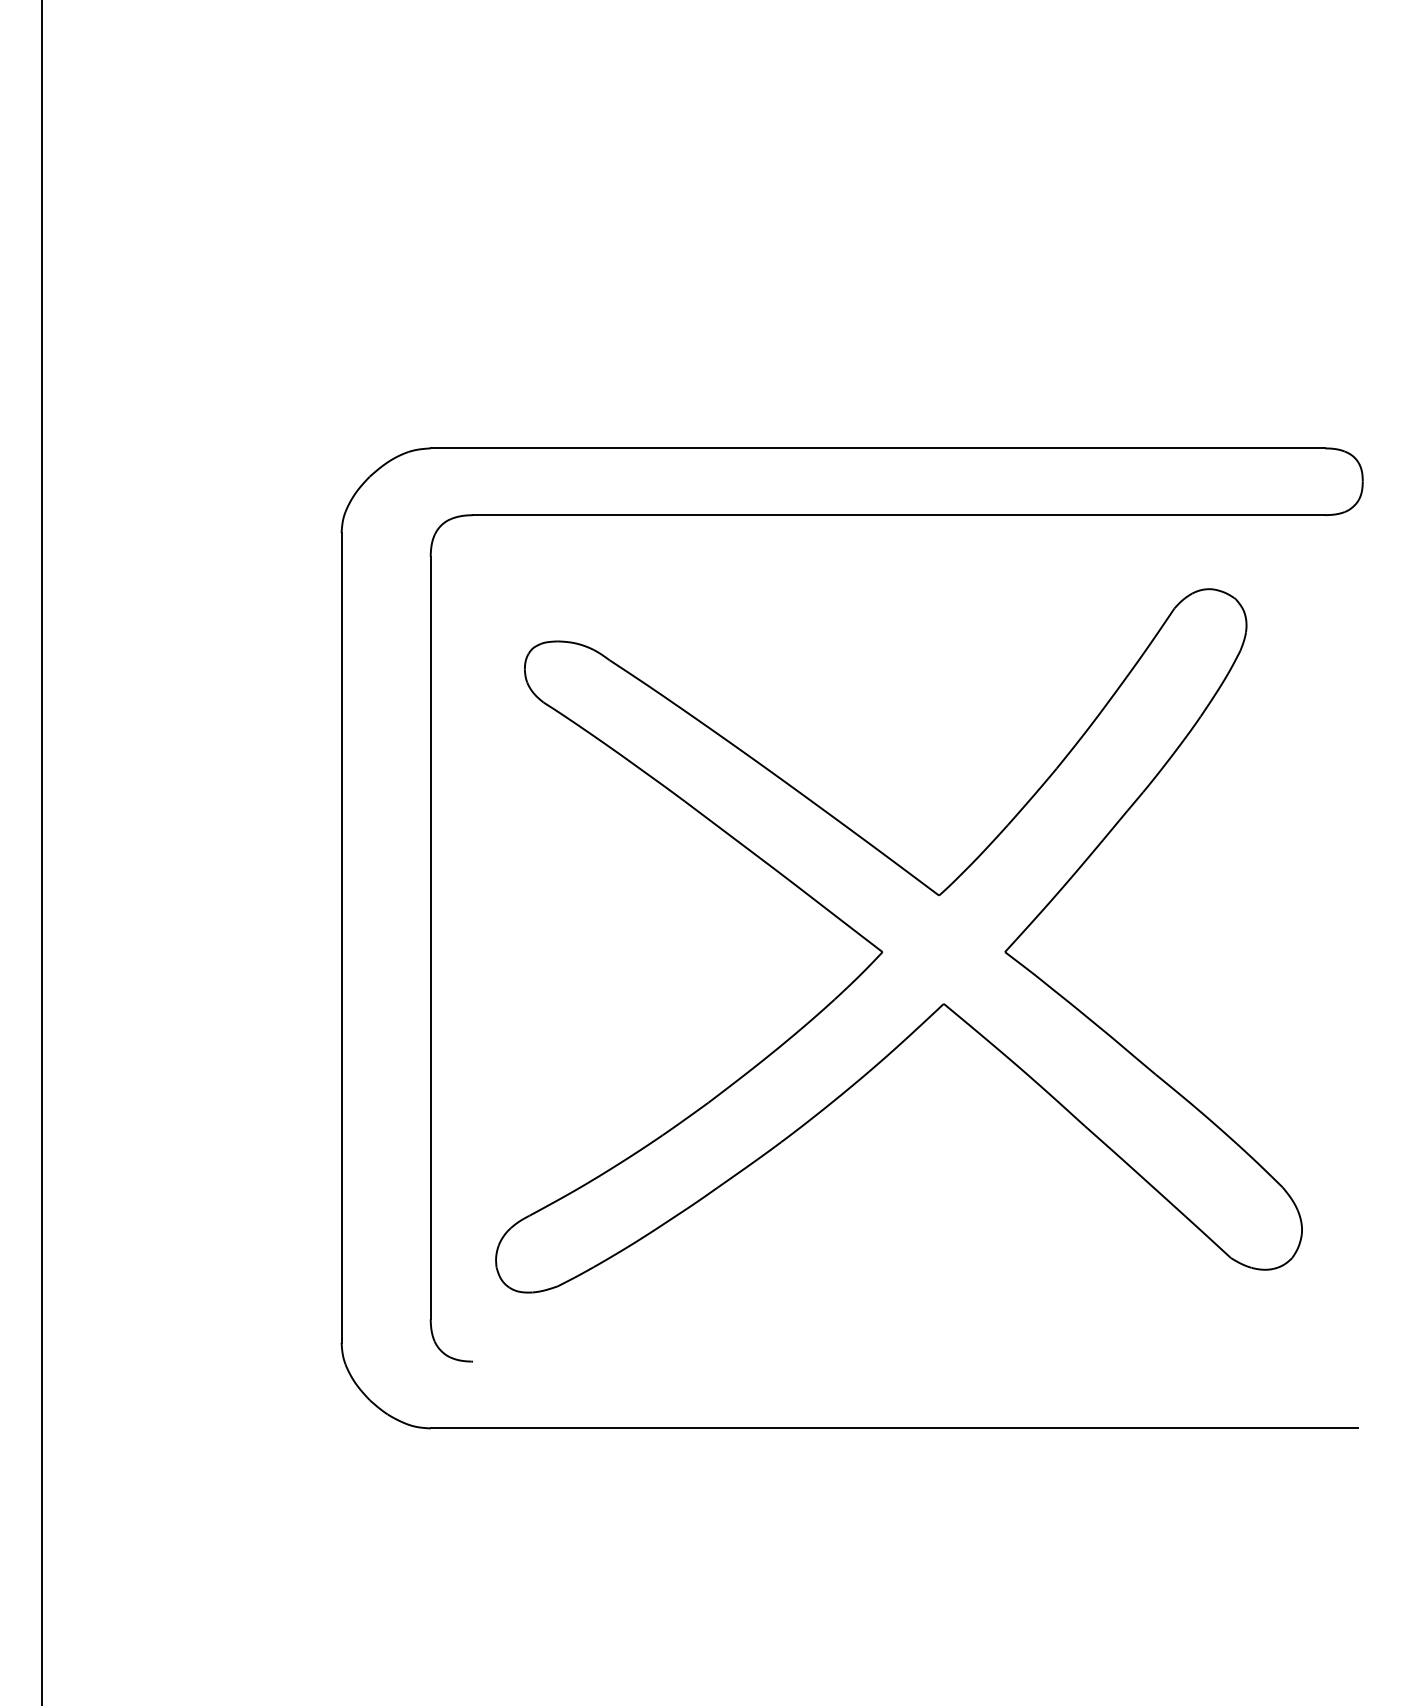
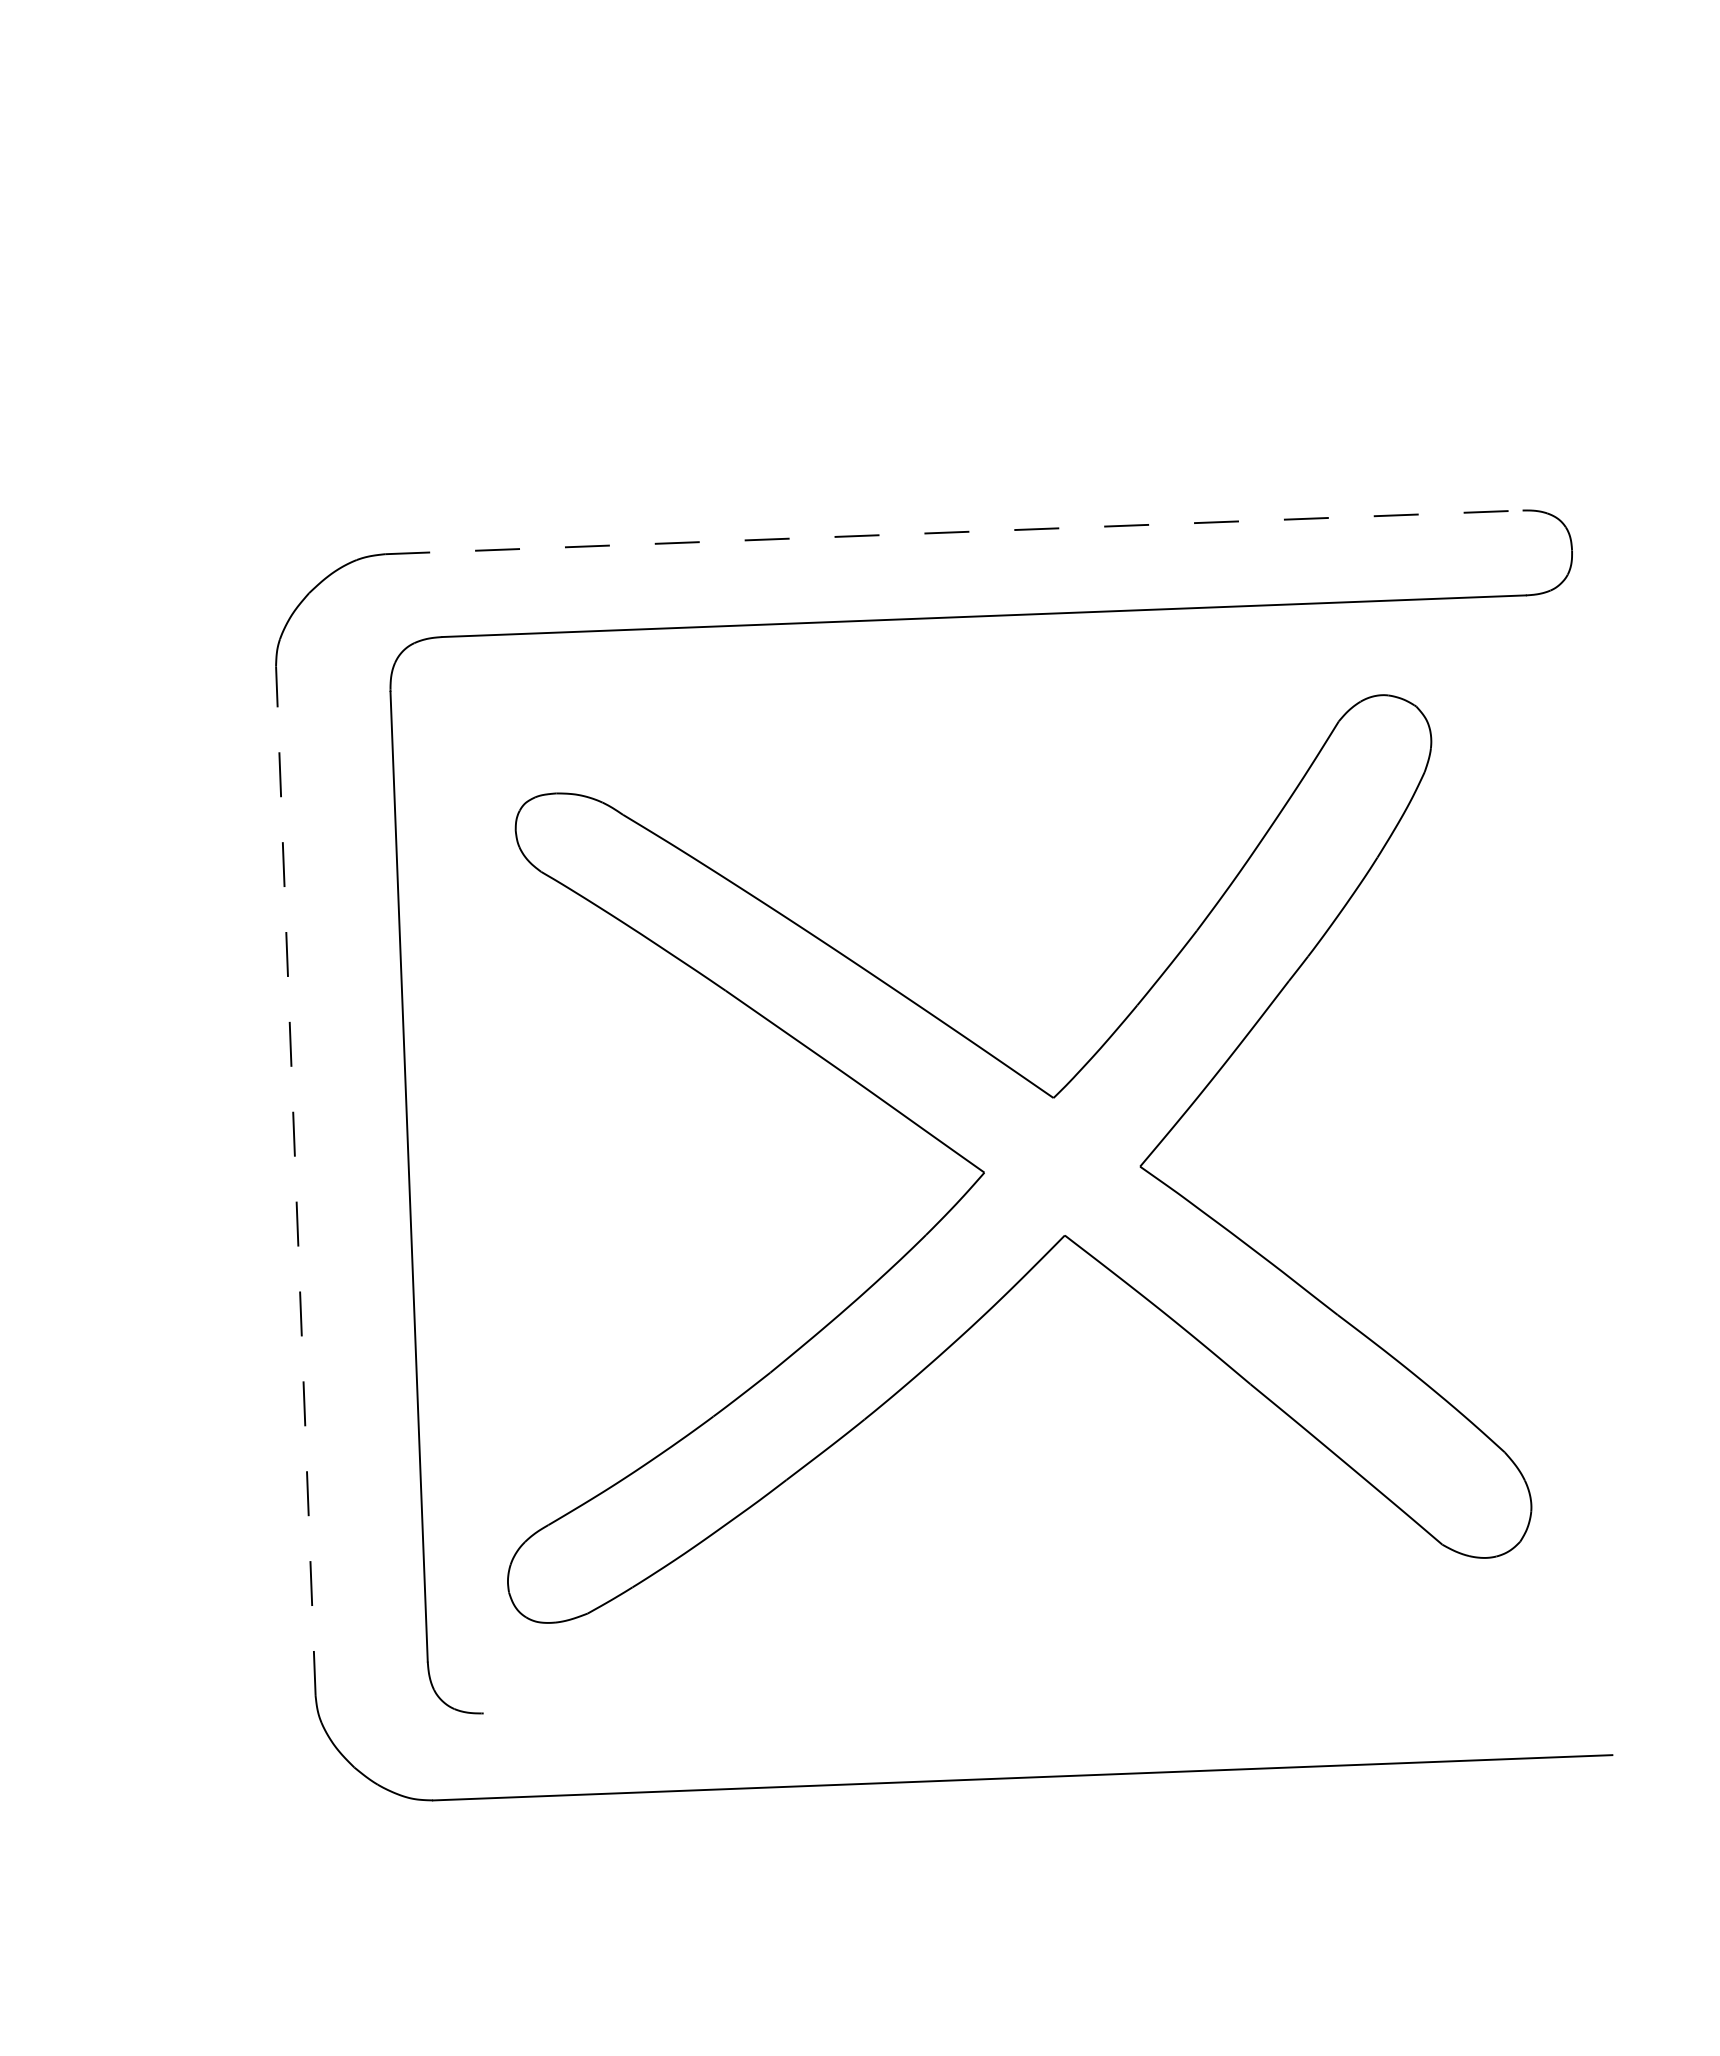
line: (878, 448) -> (954, 532), solid -> dashed
line: (341, 937) -> (295, 1180), solid -> dashed

